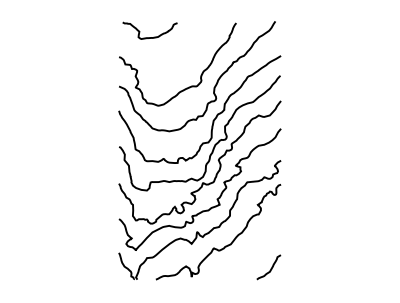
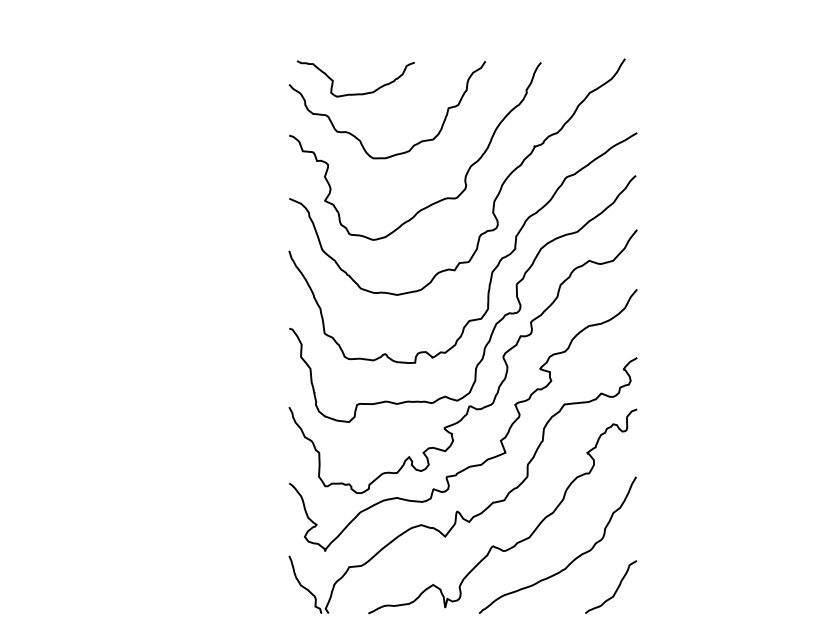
curve: (152, 58) -> (361, 138), added
curve: (250, 254) -> (571, 559), added

